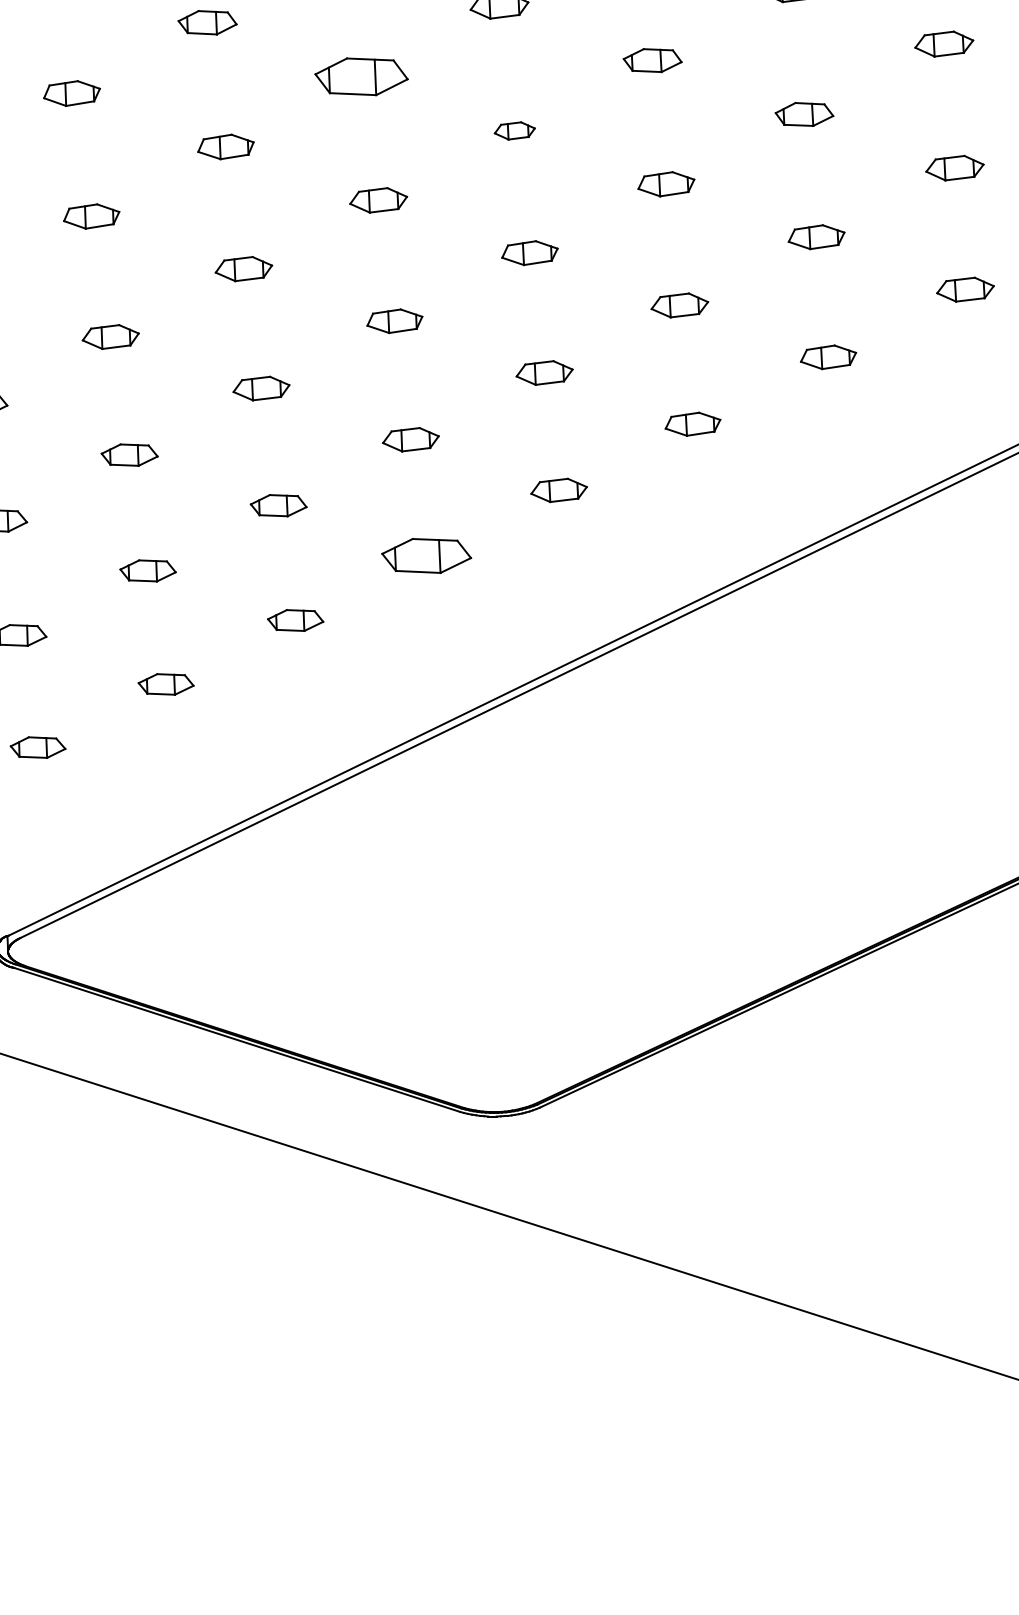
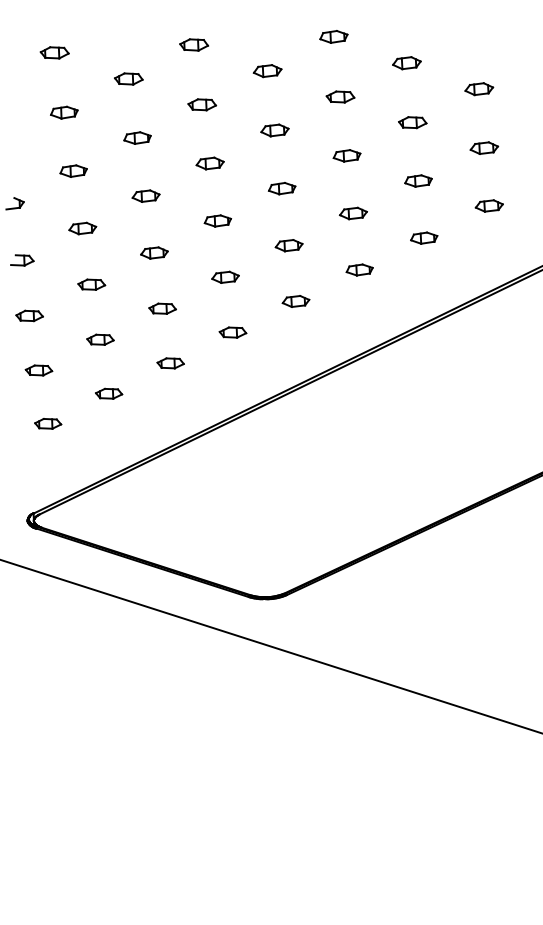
part: (362, 76) -> (202, 104), size x0.62
part: (513, 130) -> (274, 130), size x1.43
part: (425, 555) -> (232, 332), size x0.62

